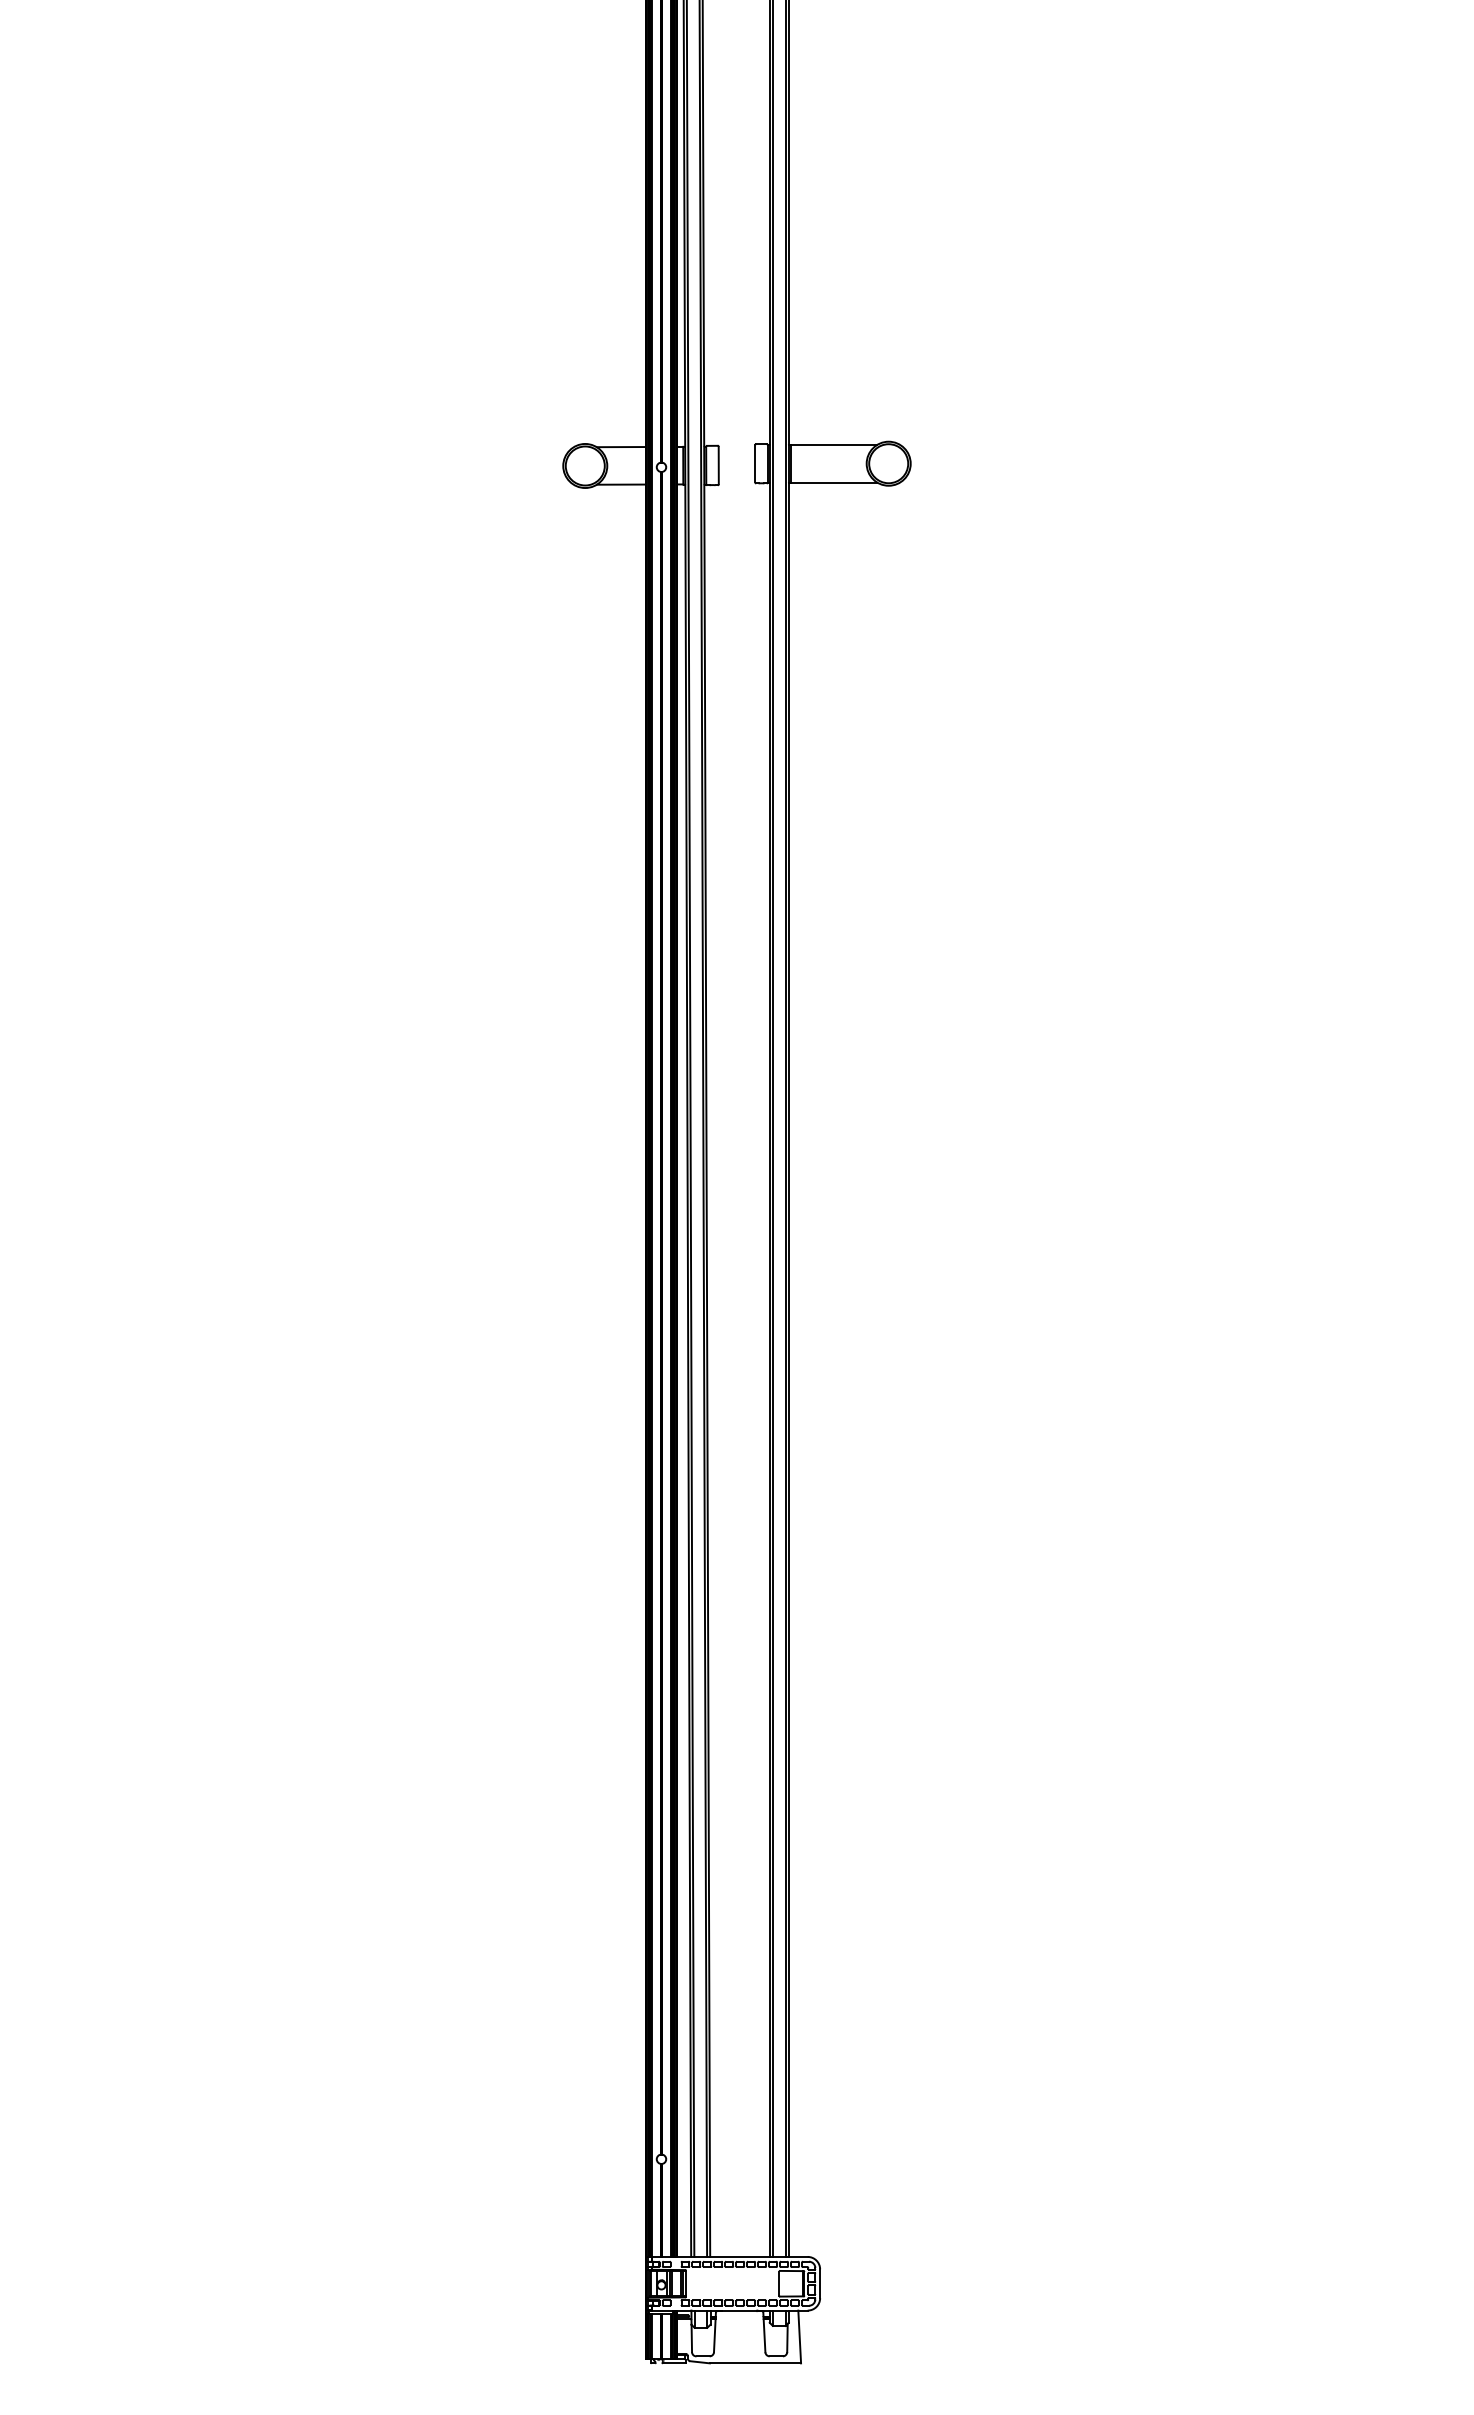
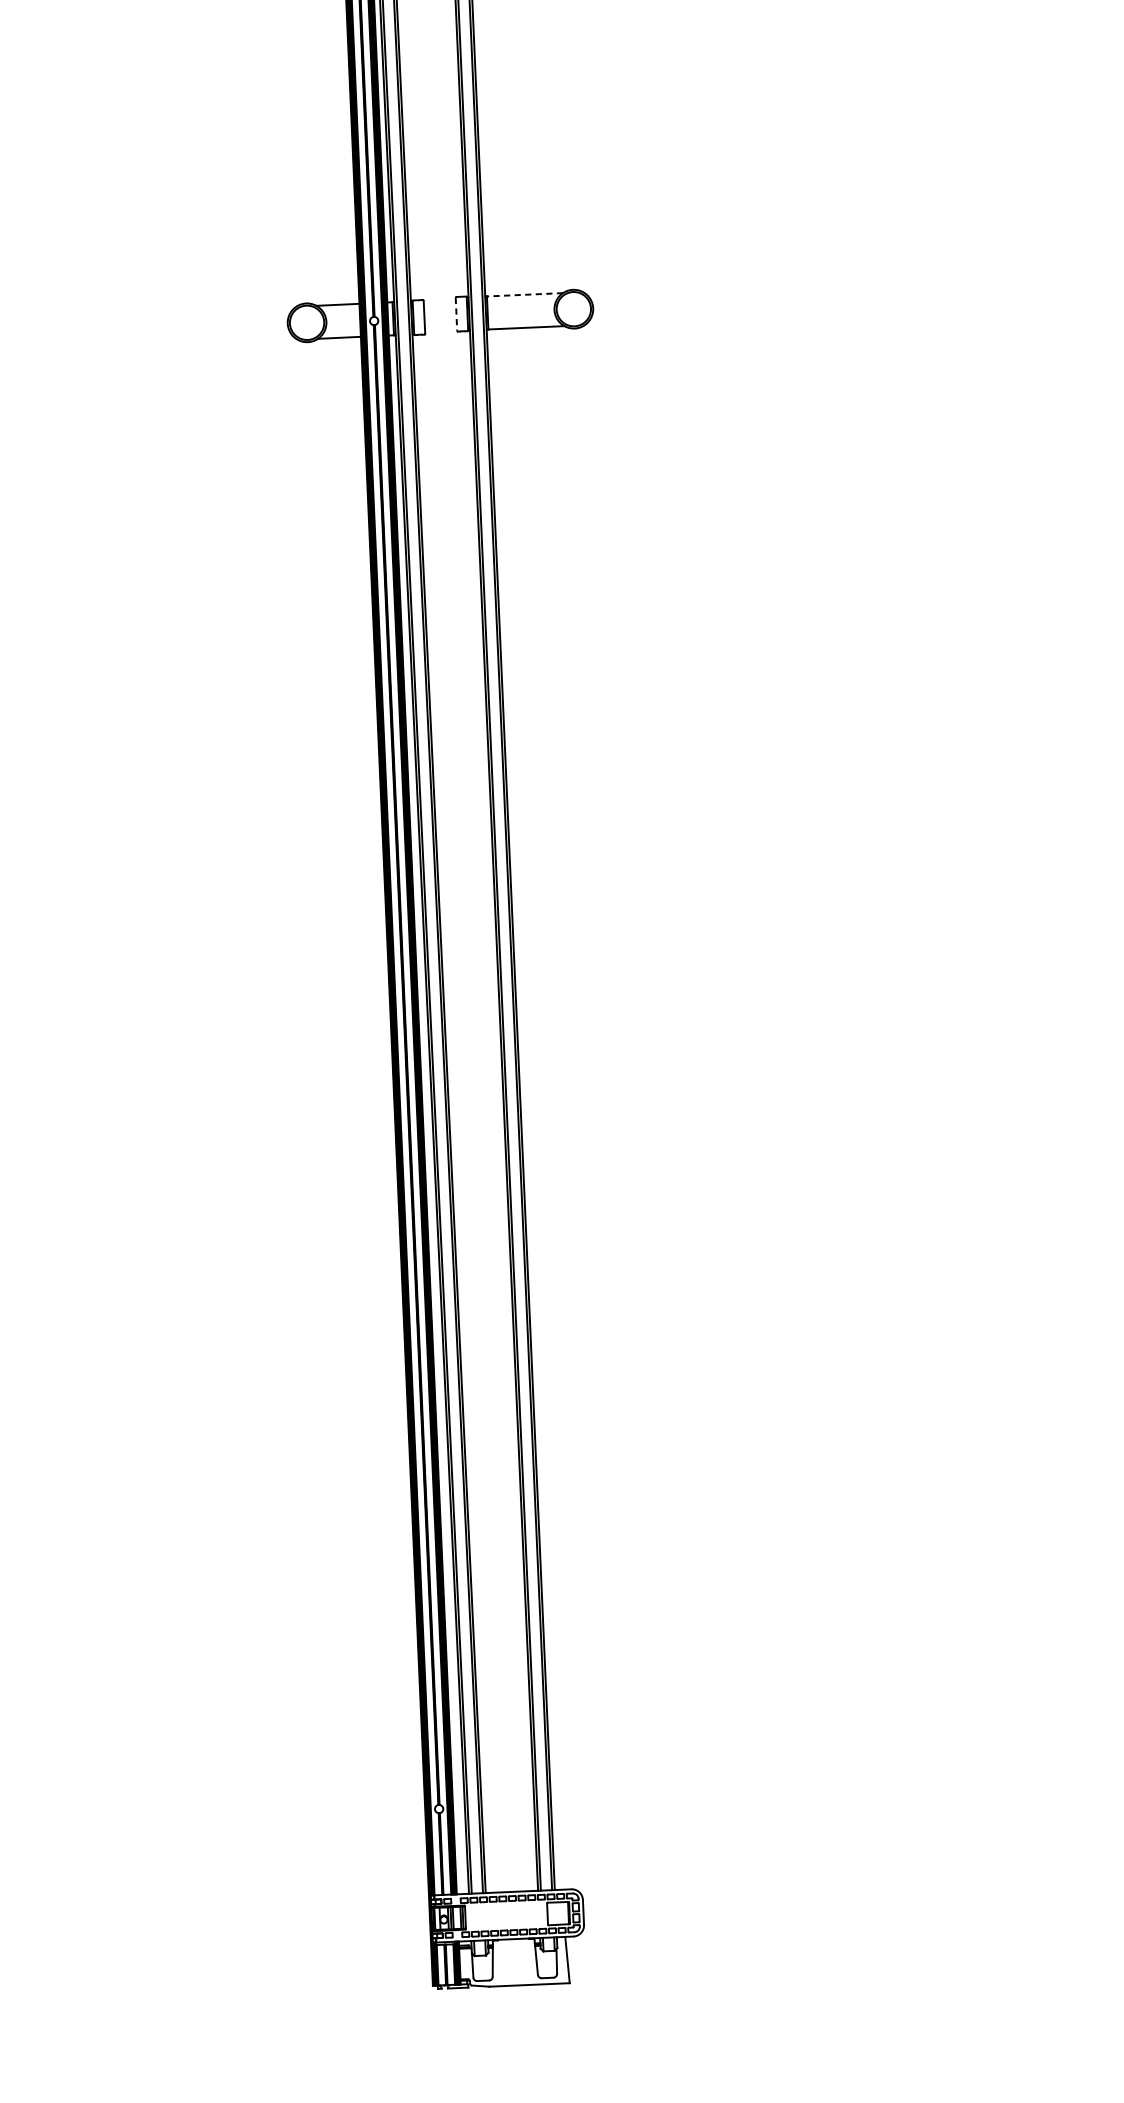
line: (833, 444) -> (524, 294), solid -> dashed
line: (755, 463) -> (456, 314), solid -> dashed

